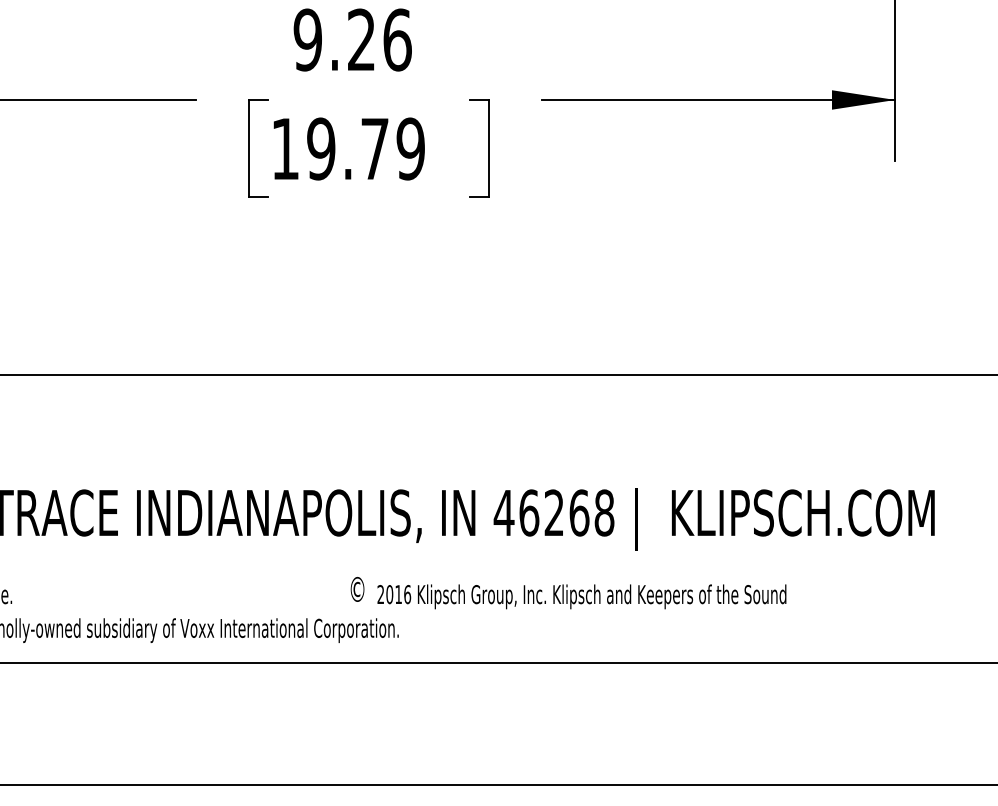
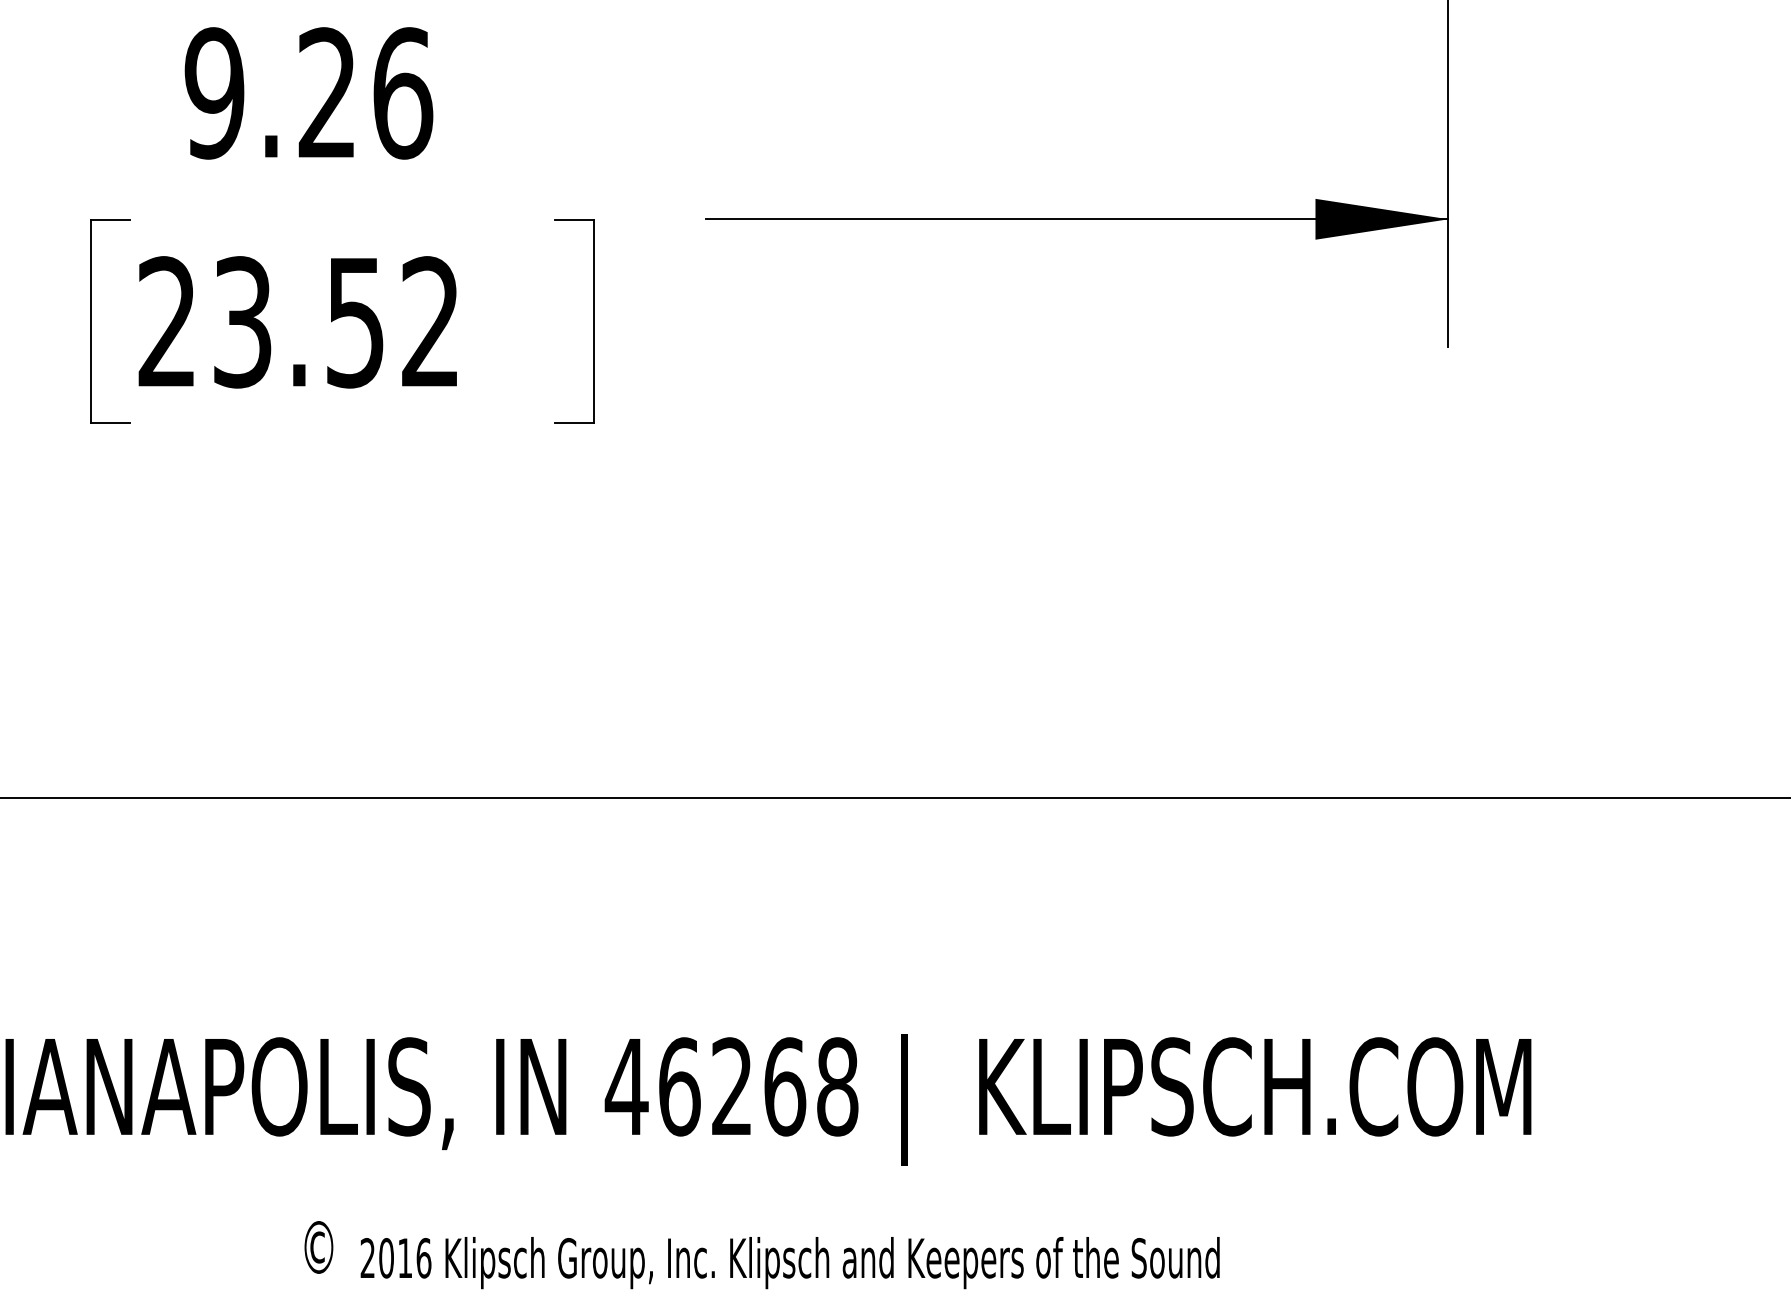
text: (347, 148) -> (297, 321), 19.79 -> 23.52

